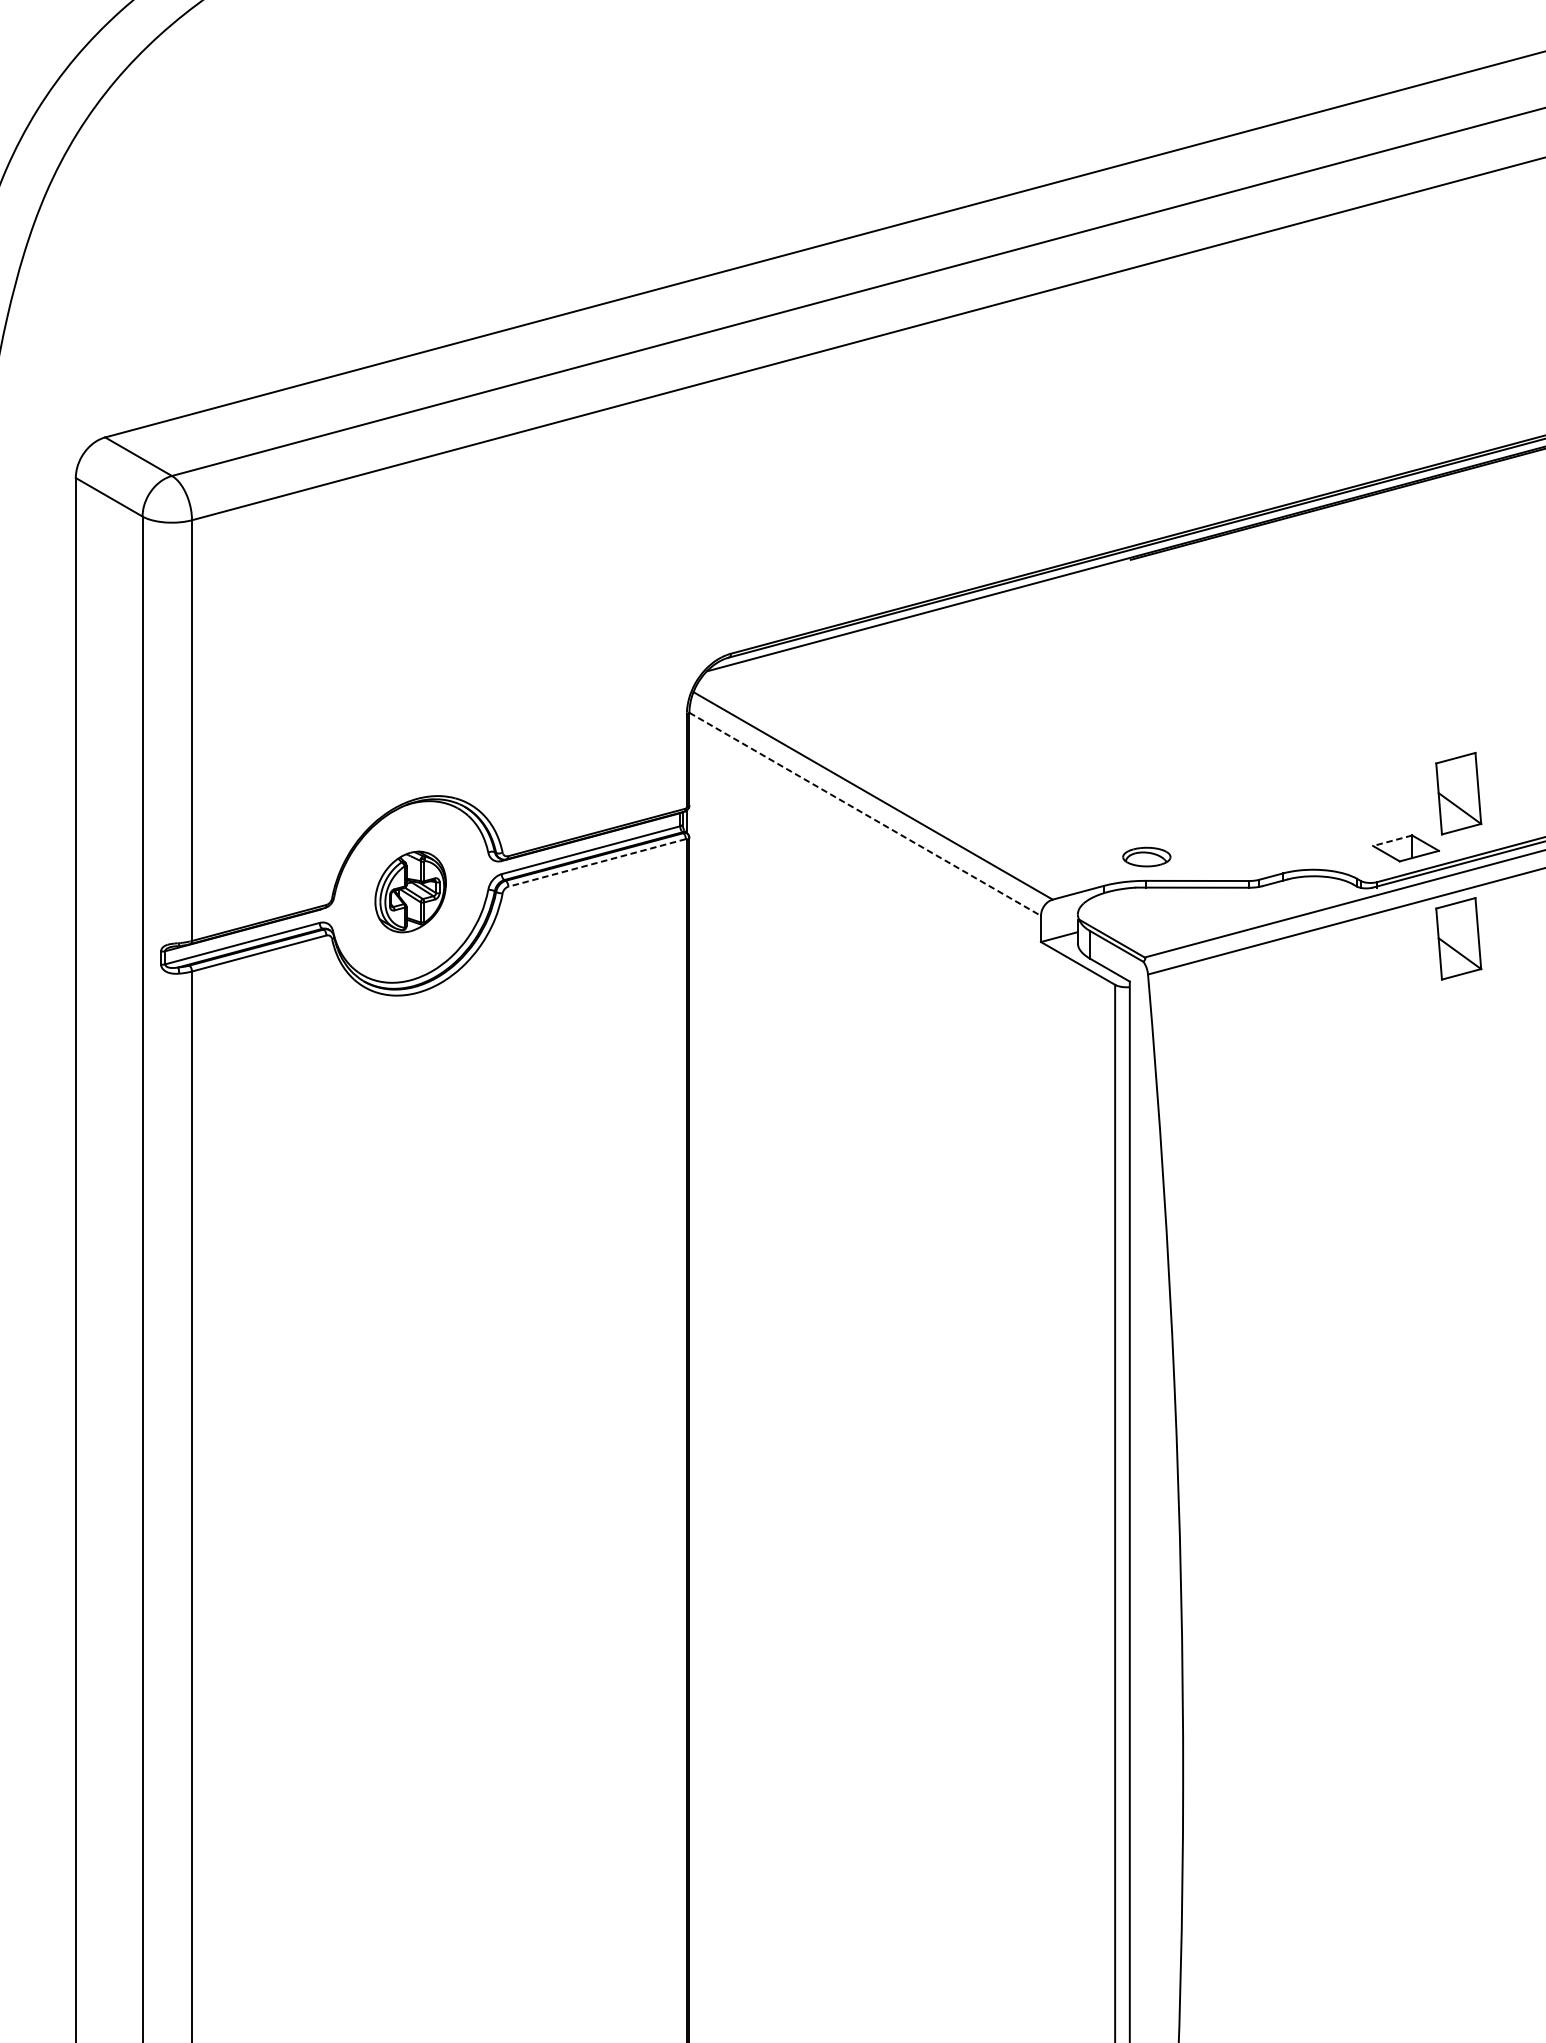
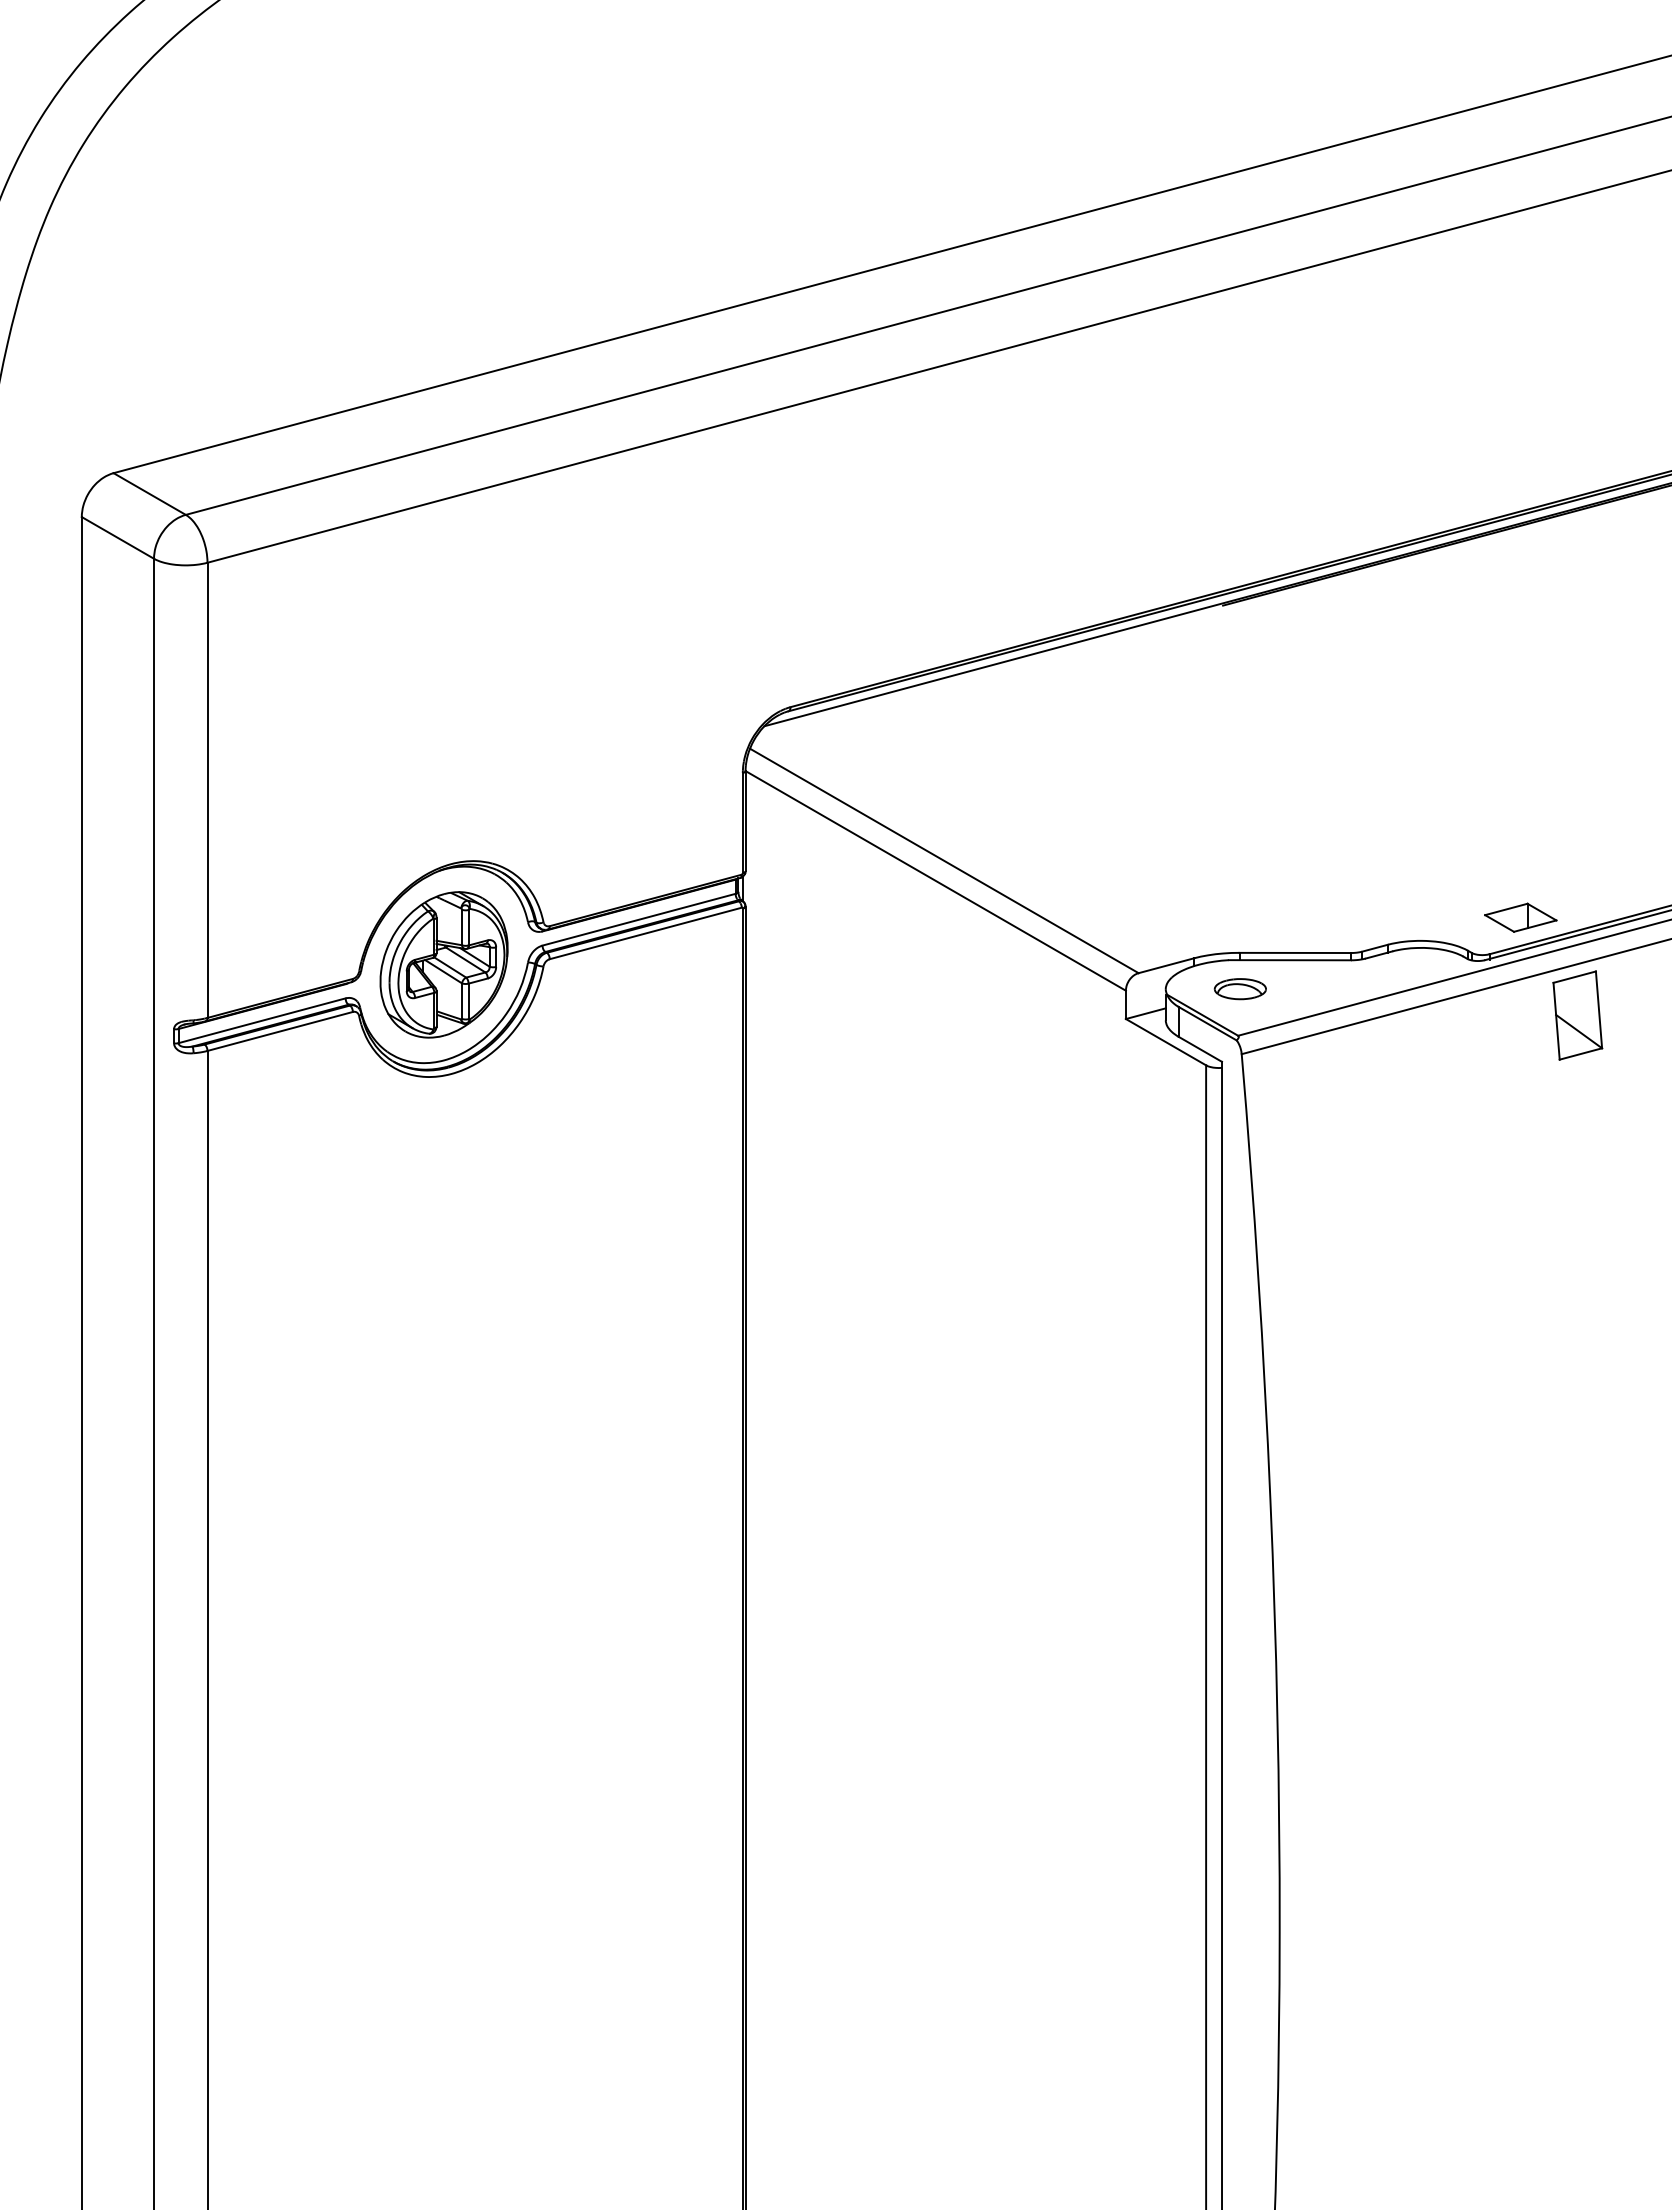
part: (1458, 793) -> (1577, 858), removed
line: (864, 813) -> (935, 880), dashed -> solid
line: (1392, 840) -> (1506, 909), dashed -> solid
part: (1145, 857) -> (1239, 989), moved
line: (596, 862) -> (645, 933), dashed -> solid
part: (410, 891) -> (443, 964), size x1.67

